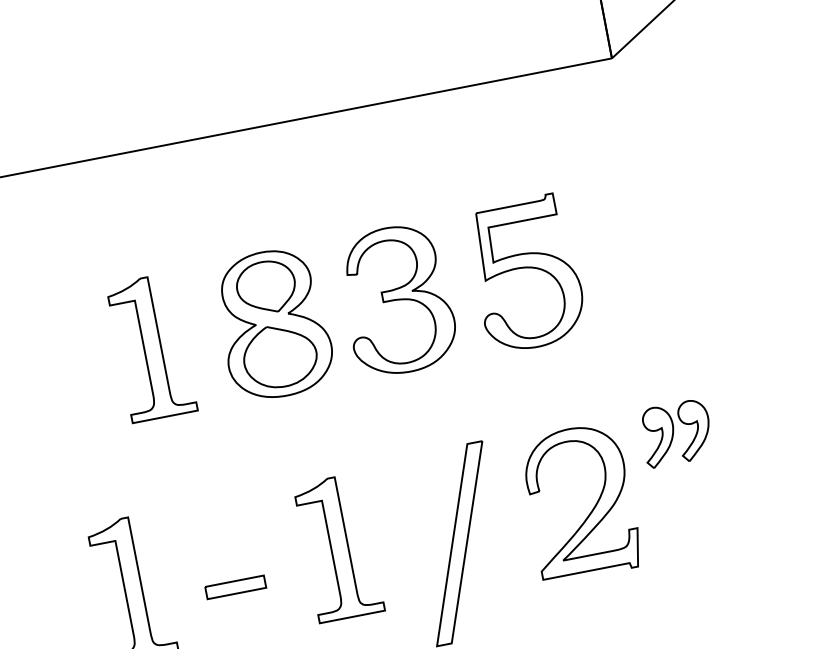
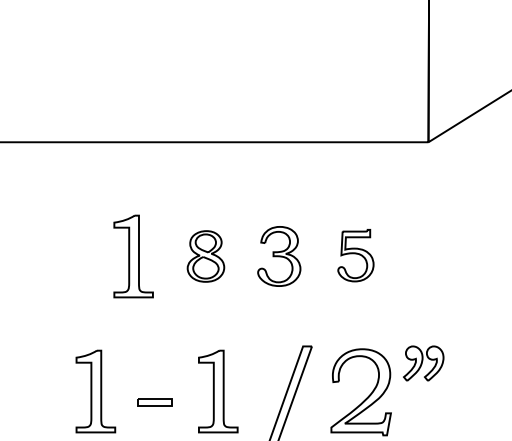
part: (525, 273) -> (355, 255), size x0.6
part: (398, 300) -> (279, 256), size x0.7
part: (273, 324) -> (205, 256), size x0.6

